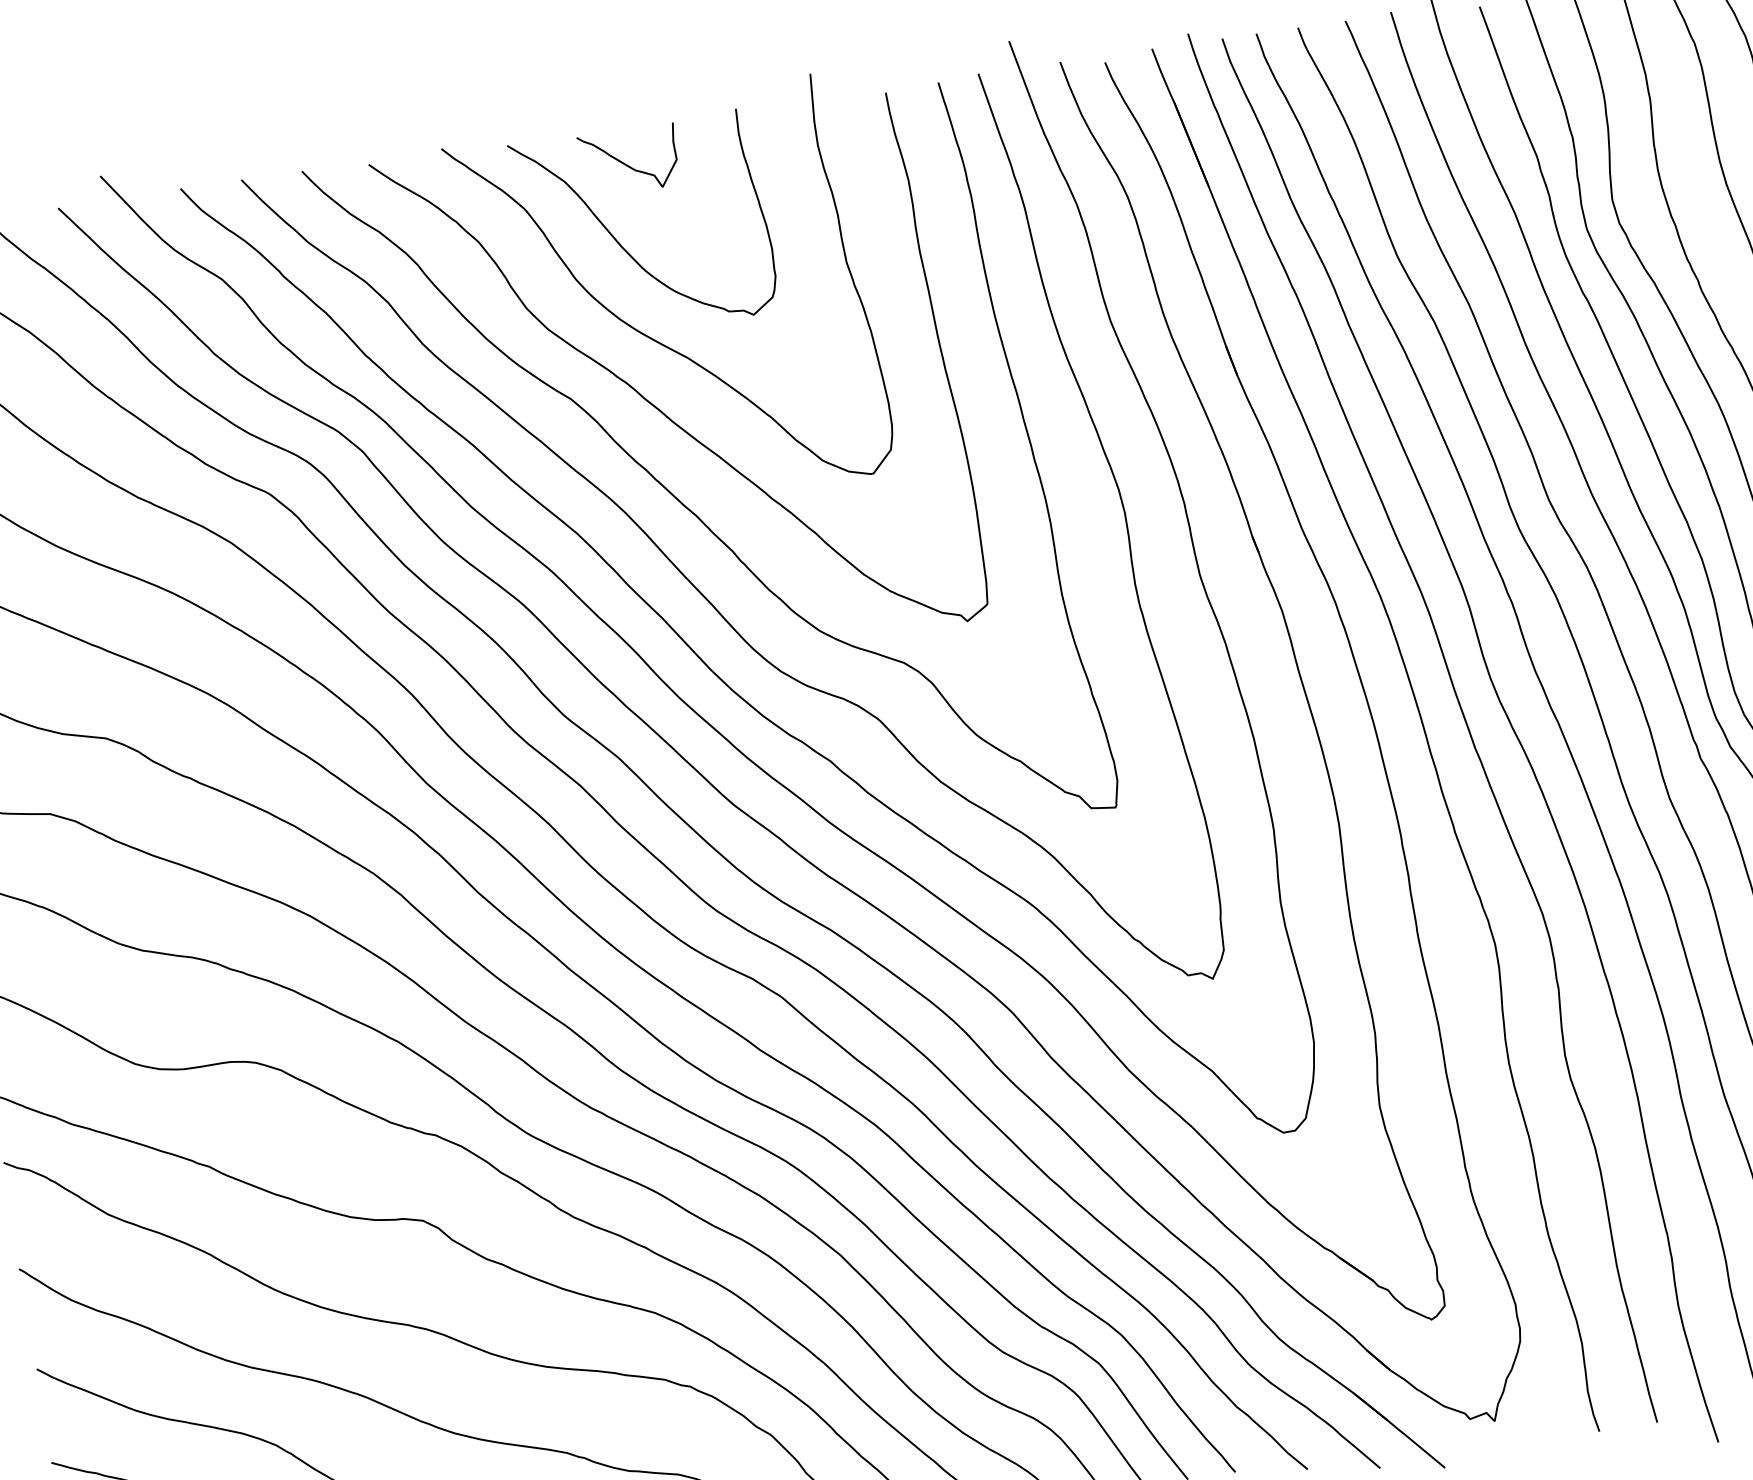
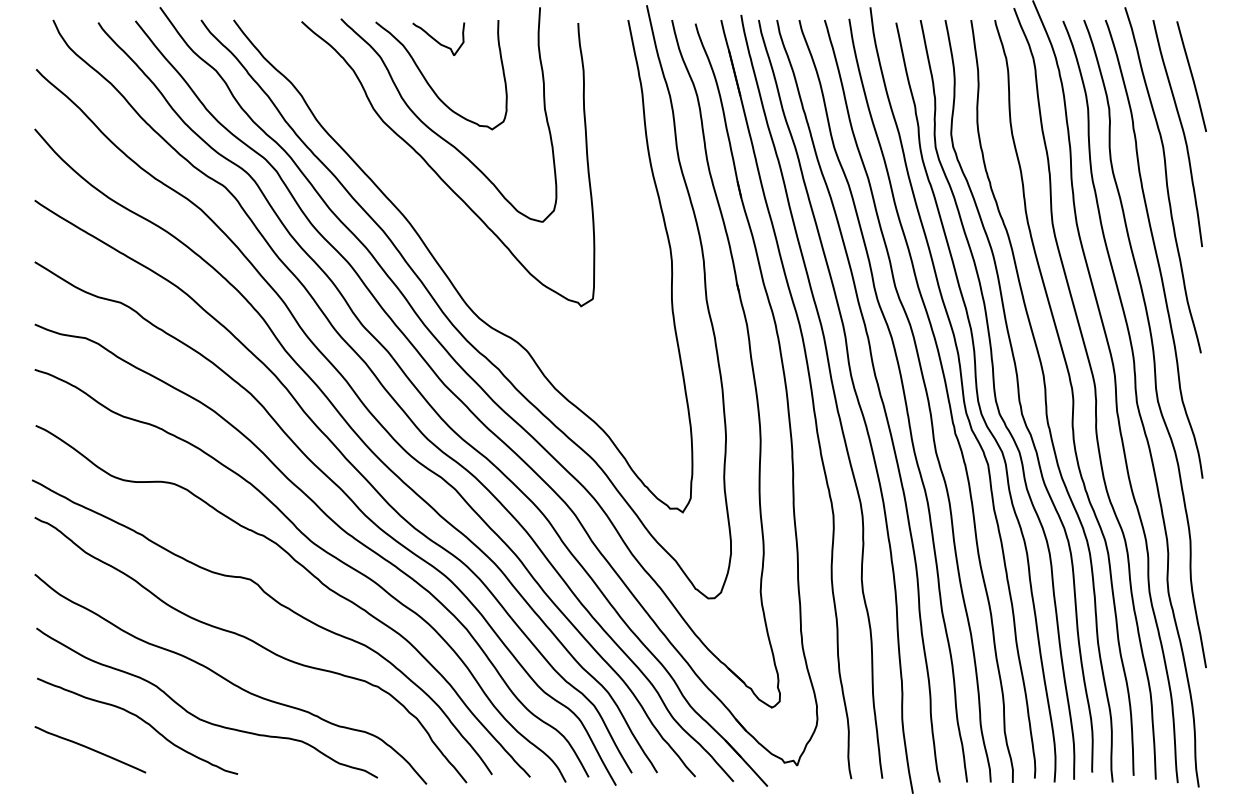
curve: (692, 510) -> (445, 227), removed

